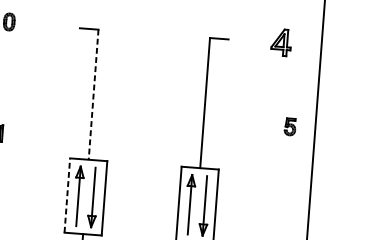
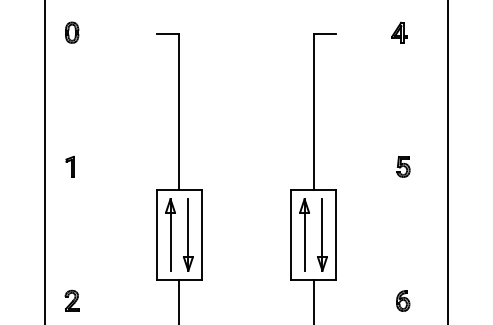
part: (281, 42) -> (399, 32), size x0.62
line: (93, 95) -> (179, 112), dashed -> solid
part: (290, 126) -> (403, 166), moved
line: (67, 195) -> (157, 235), dashed -> solid

